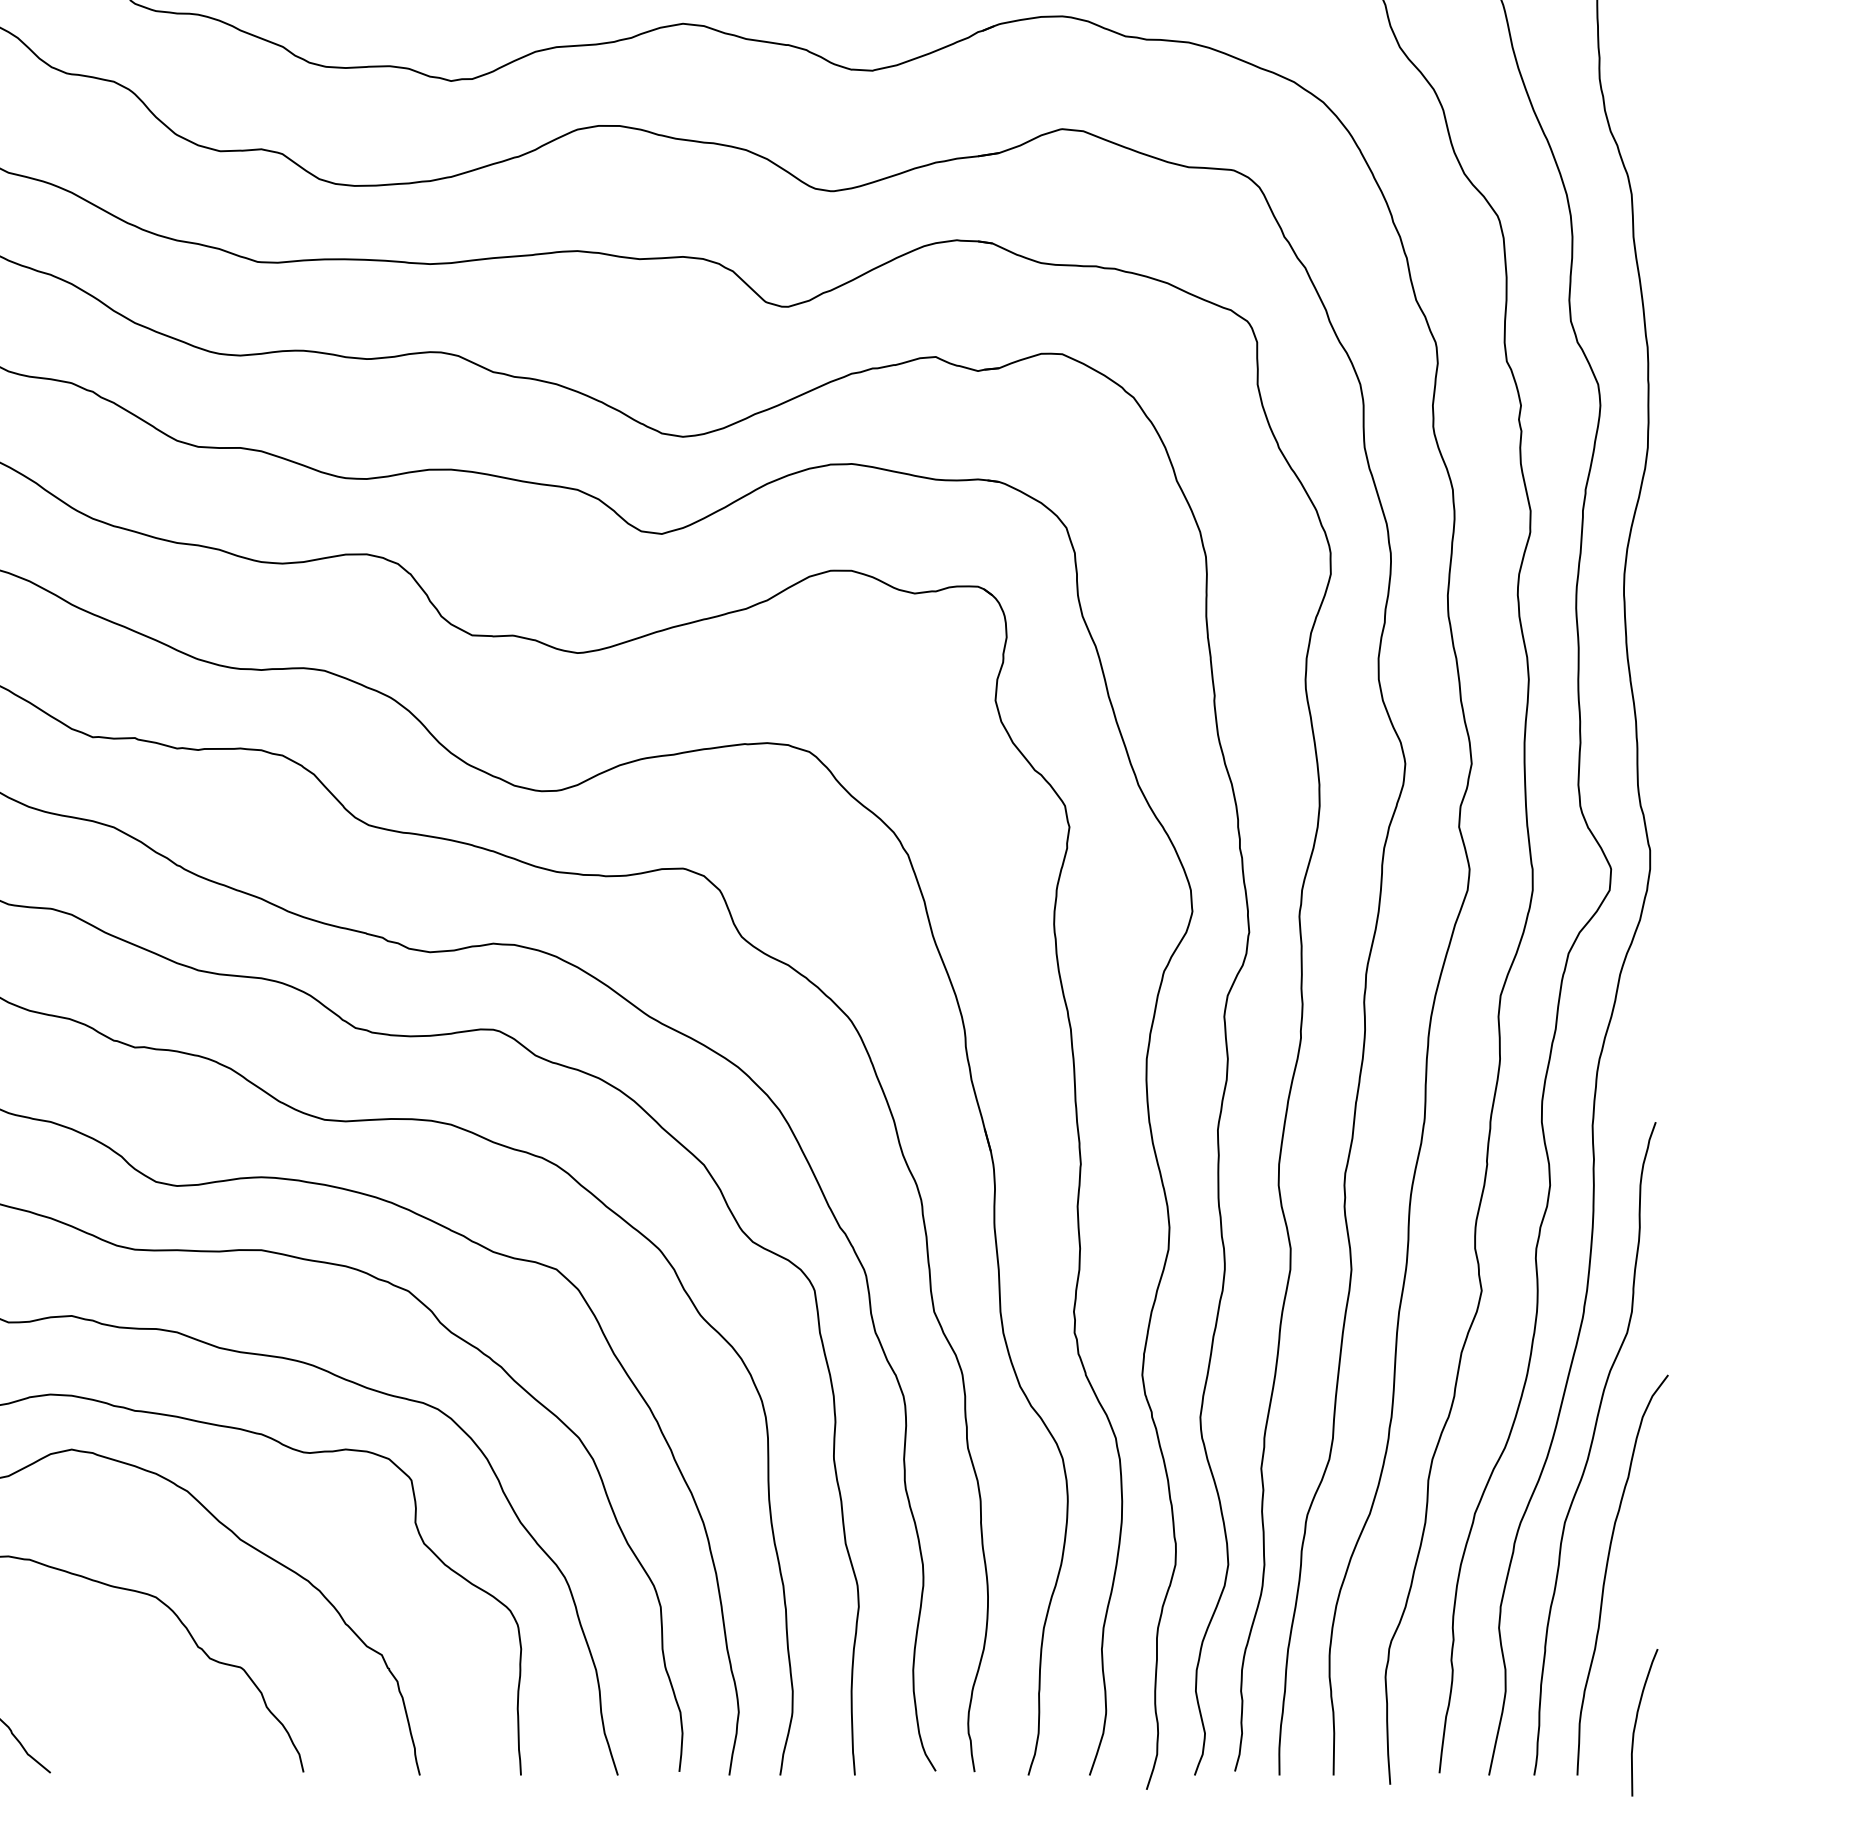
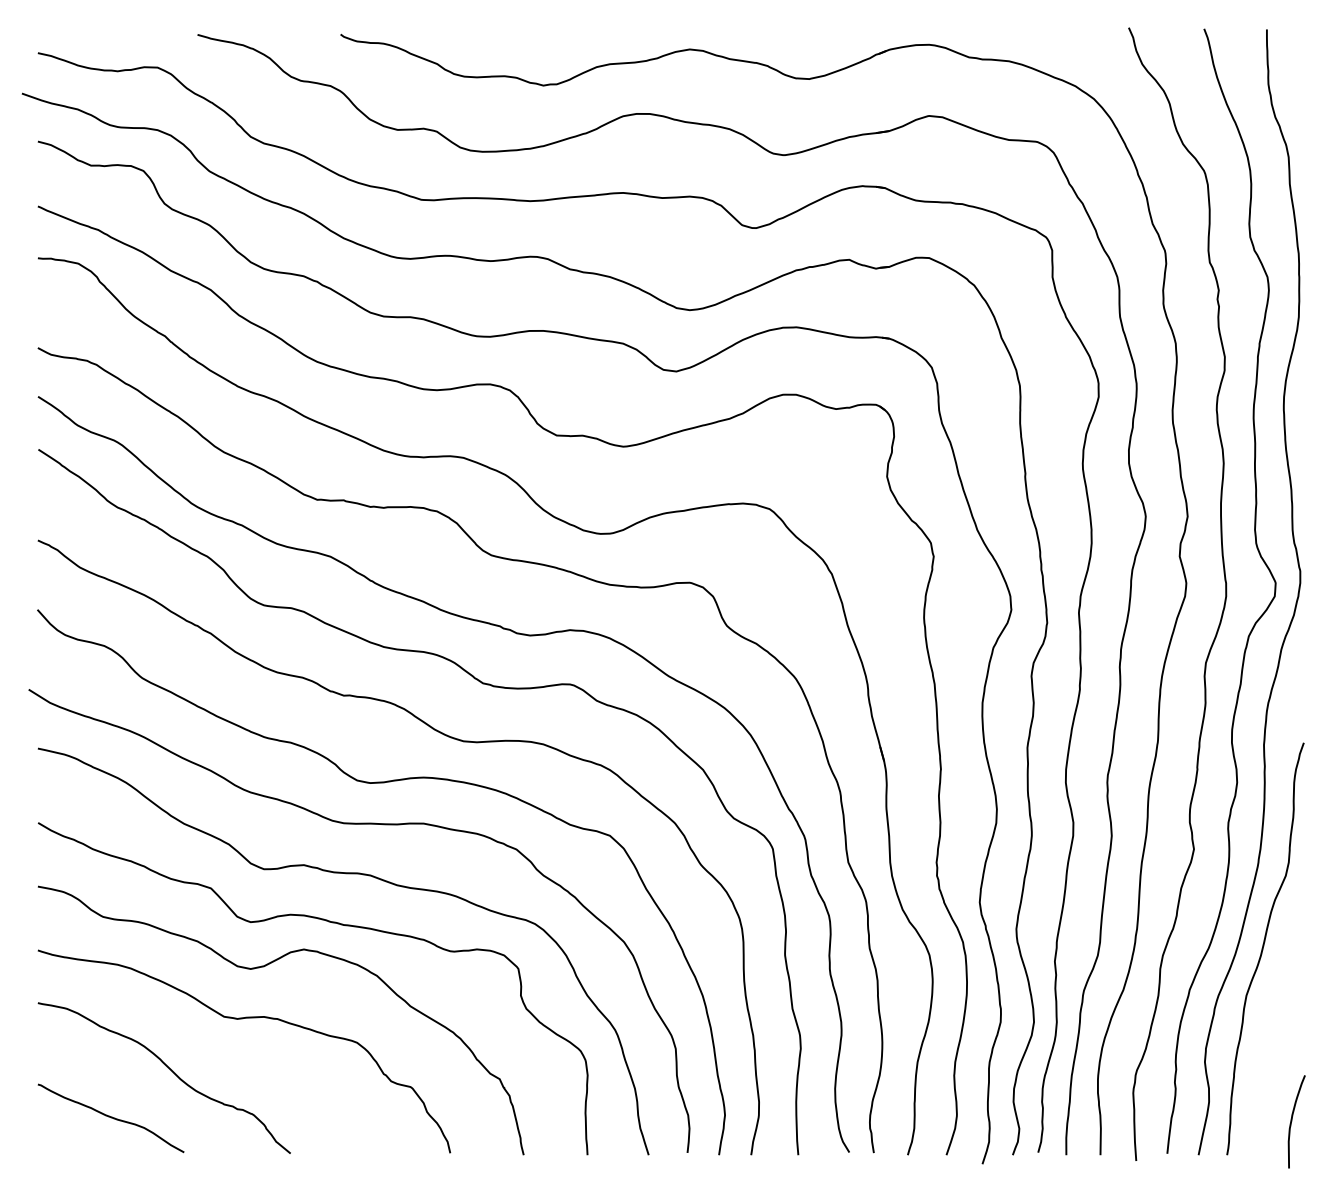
curve: (1607, 1573) -> (1273, 1027), removed

